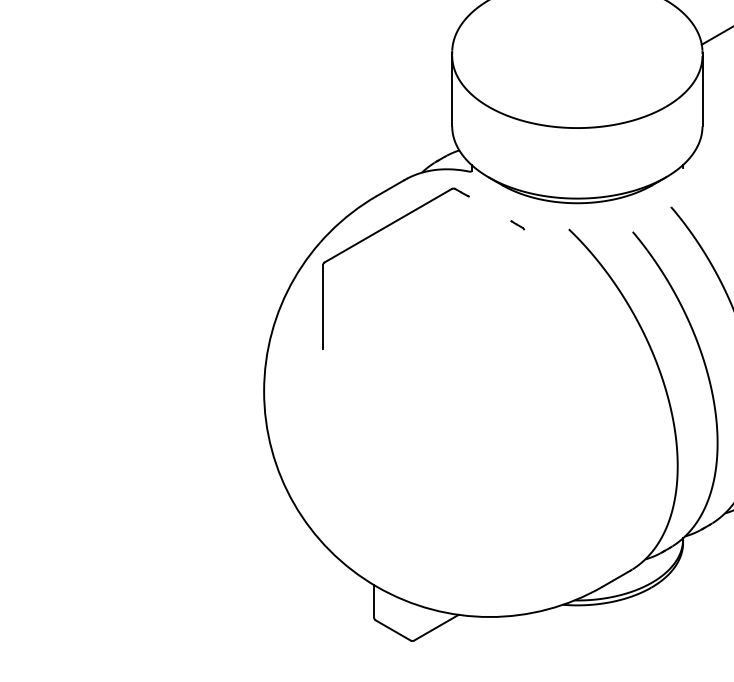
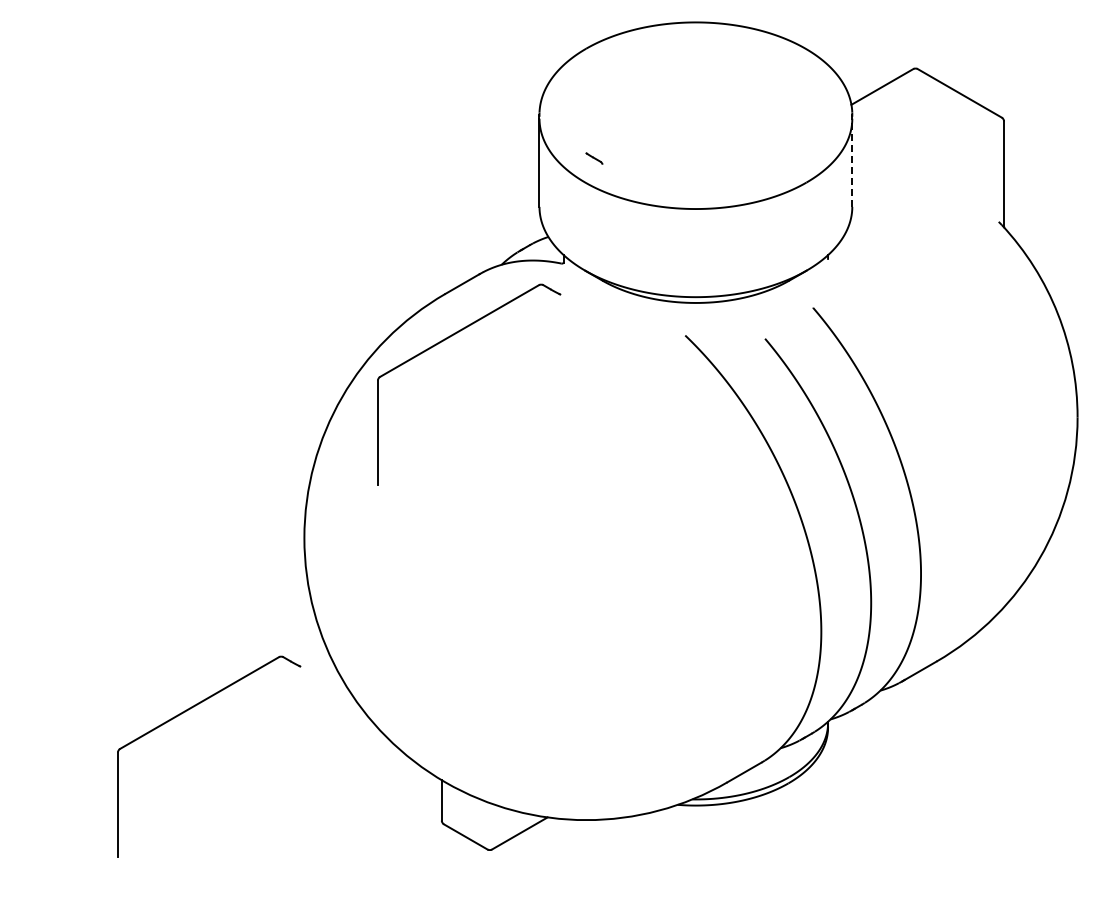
line: (702, 90) -> (852, 162), solid -> dashed
line: (517, 225) -> (594, 158), moved
part: (170, 530) -> (187, 711), added

